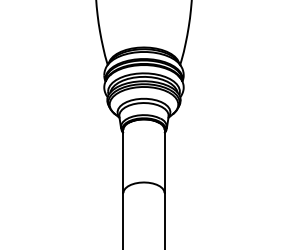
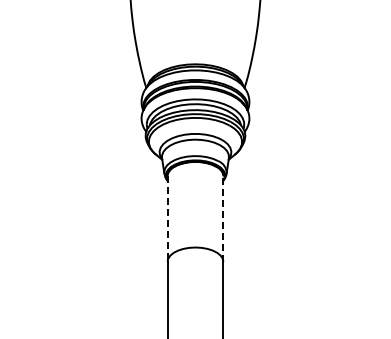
line: (123, 161) -> (167, 219), solid -> dashed
line: (164, 161) -> (223, 219), solid -> dashed

